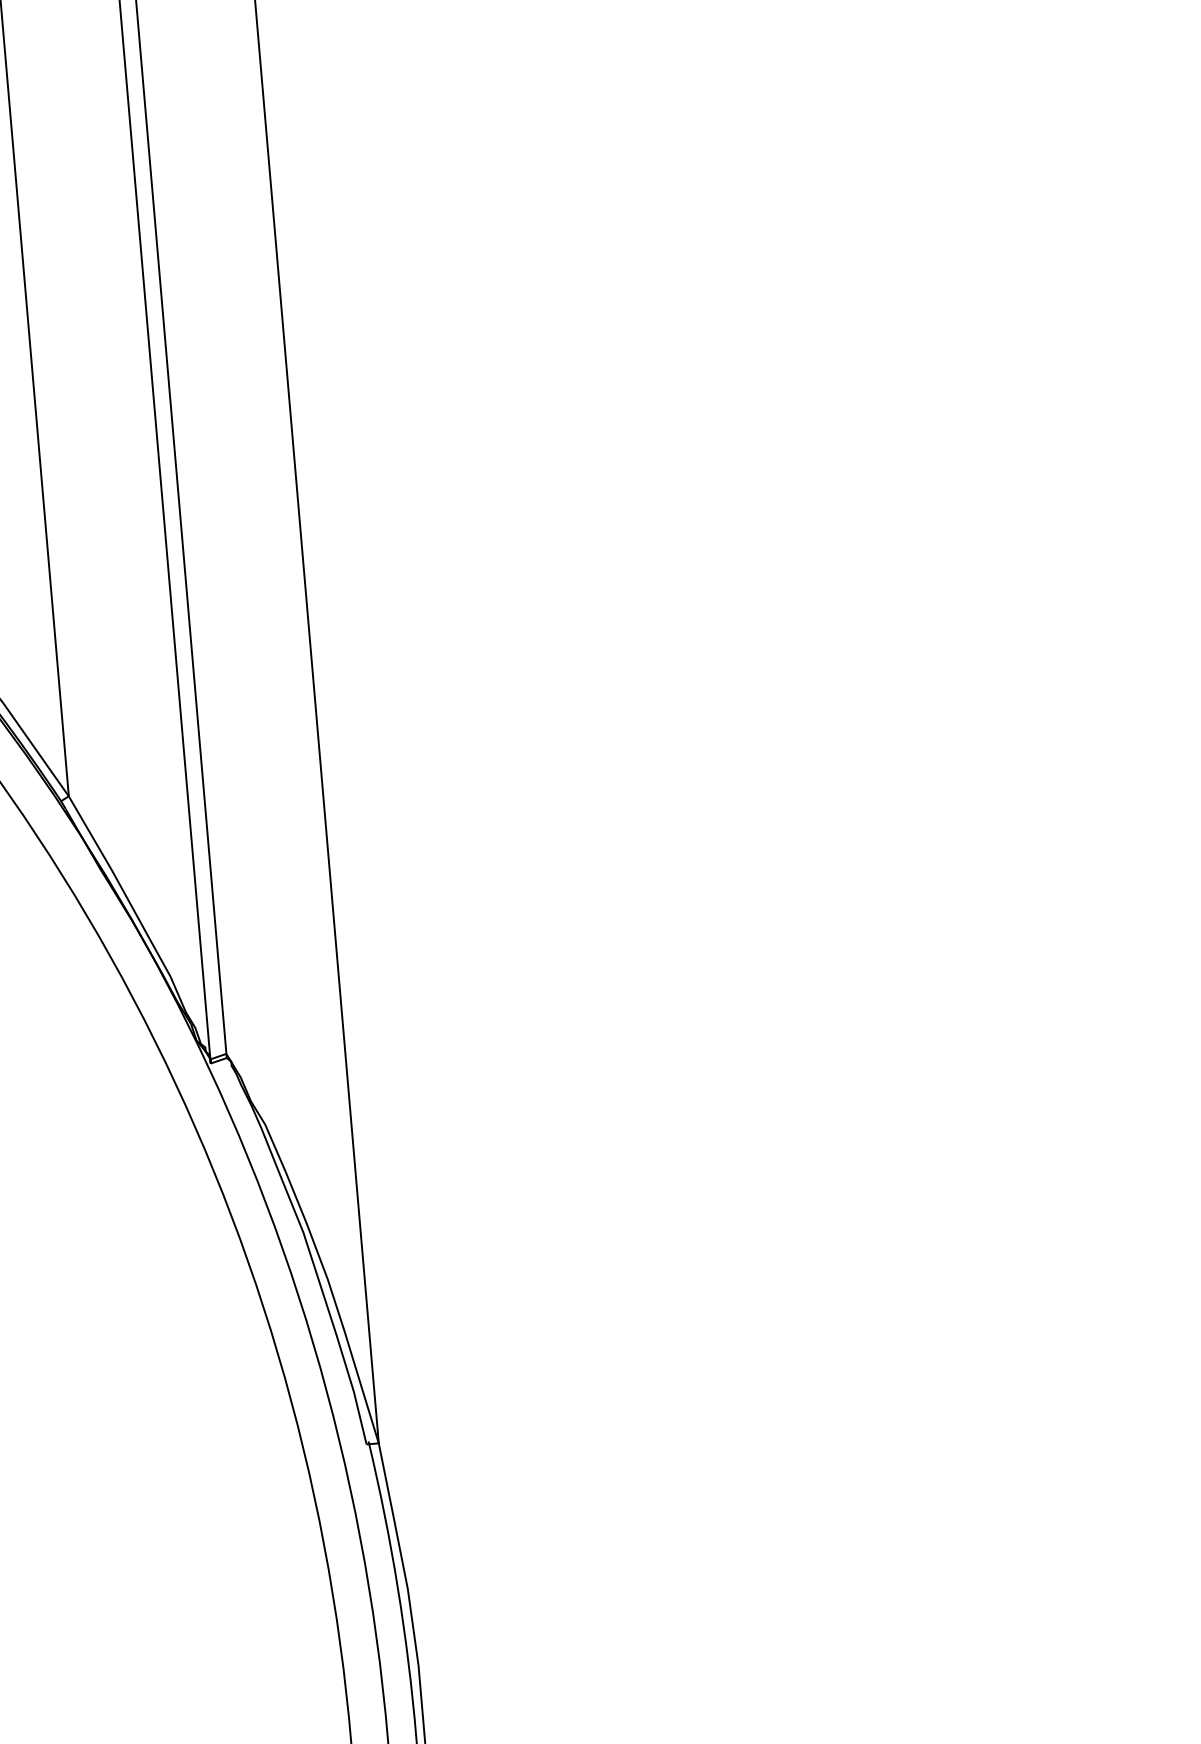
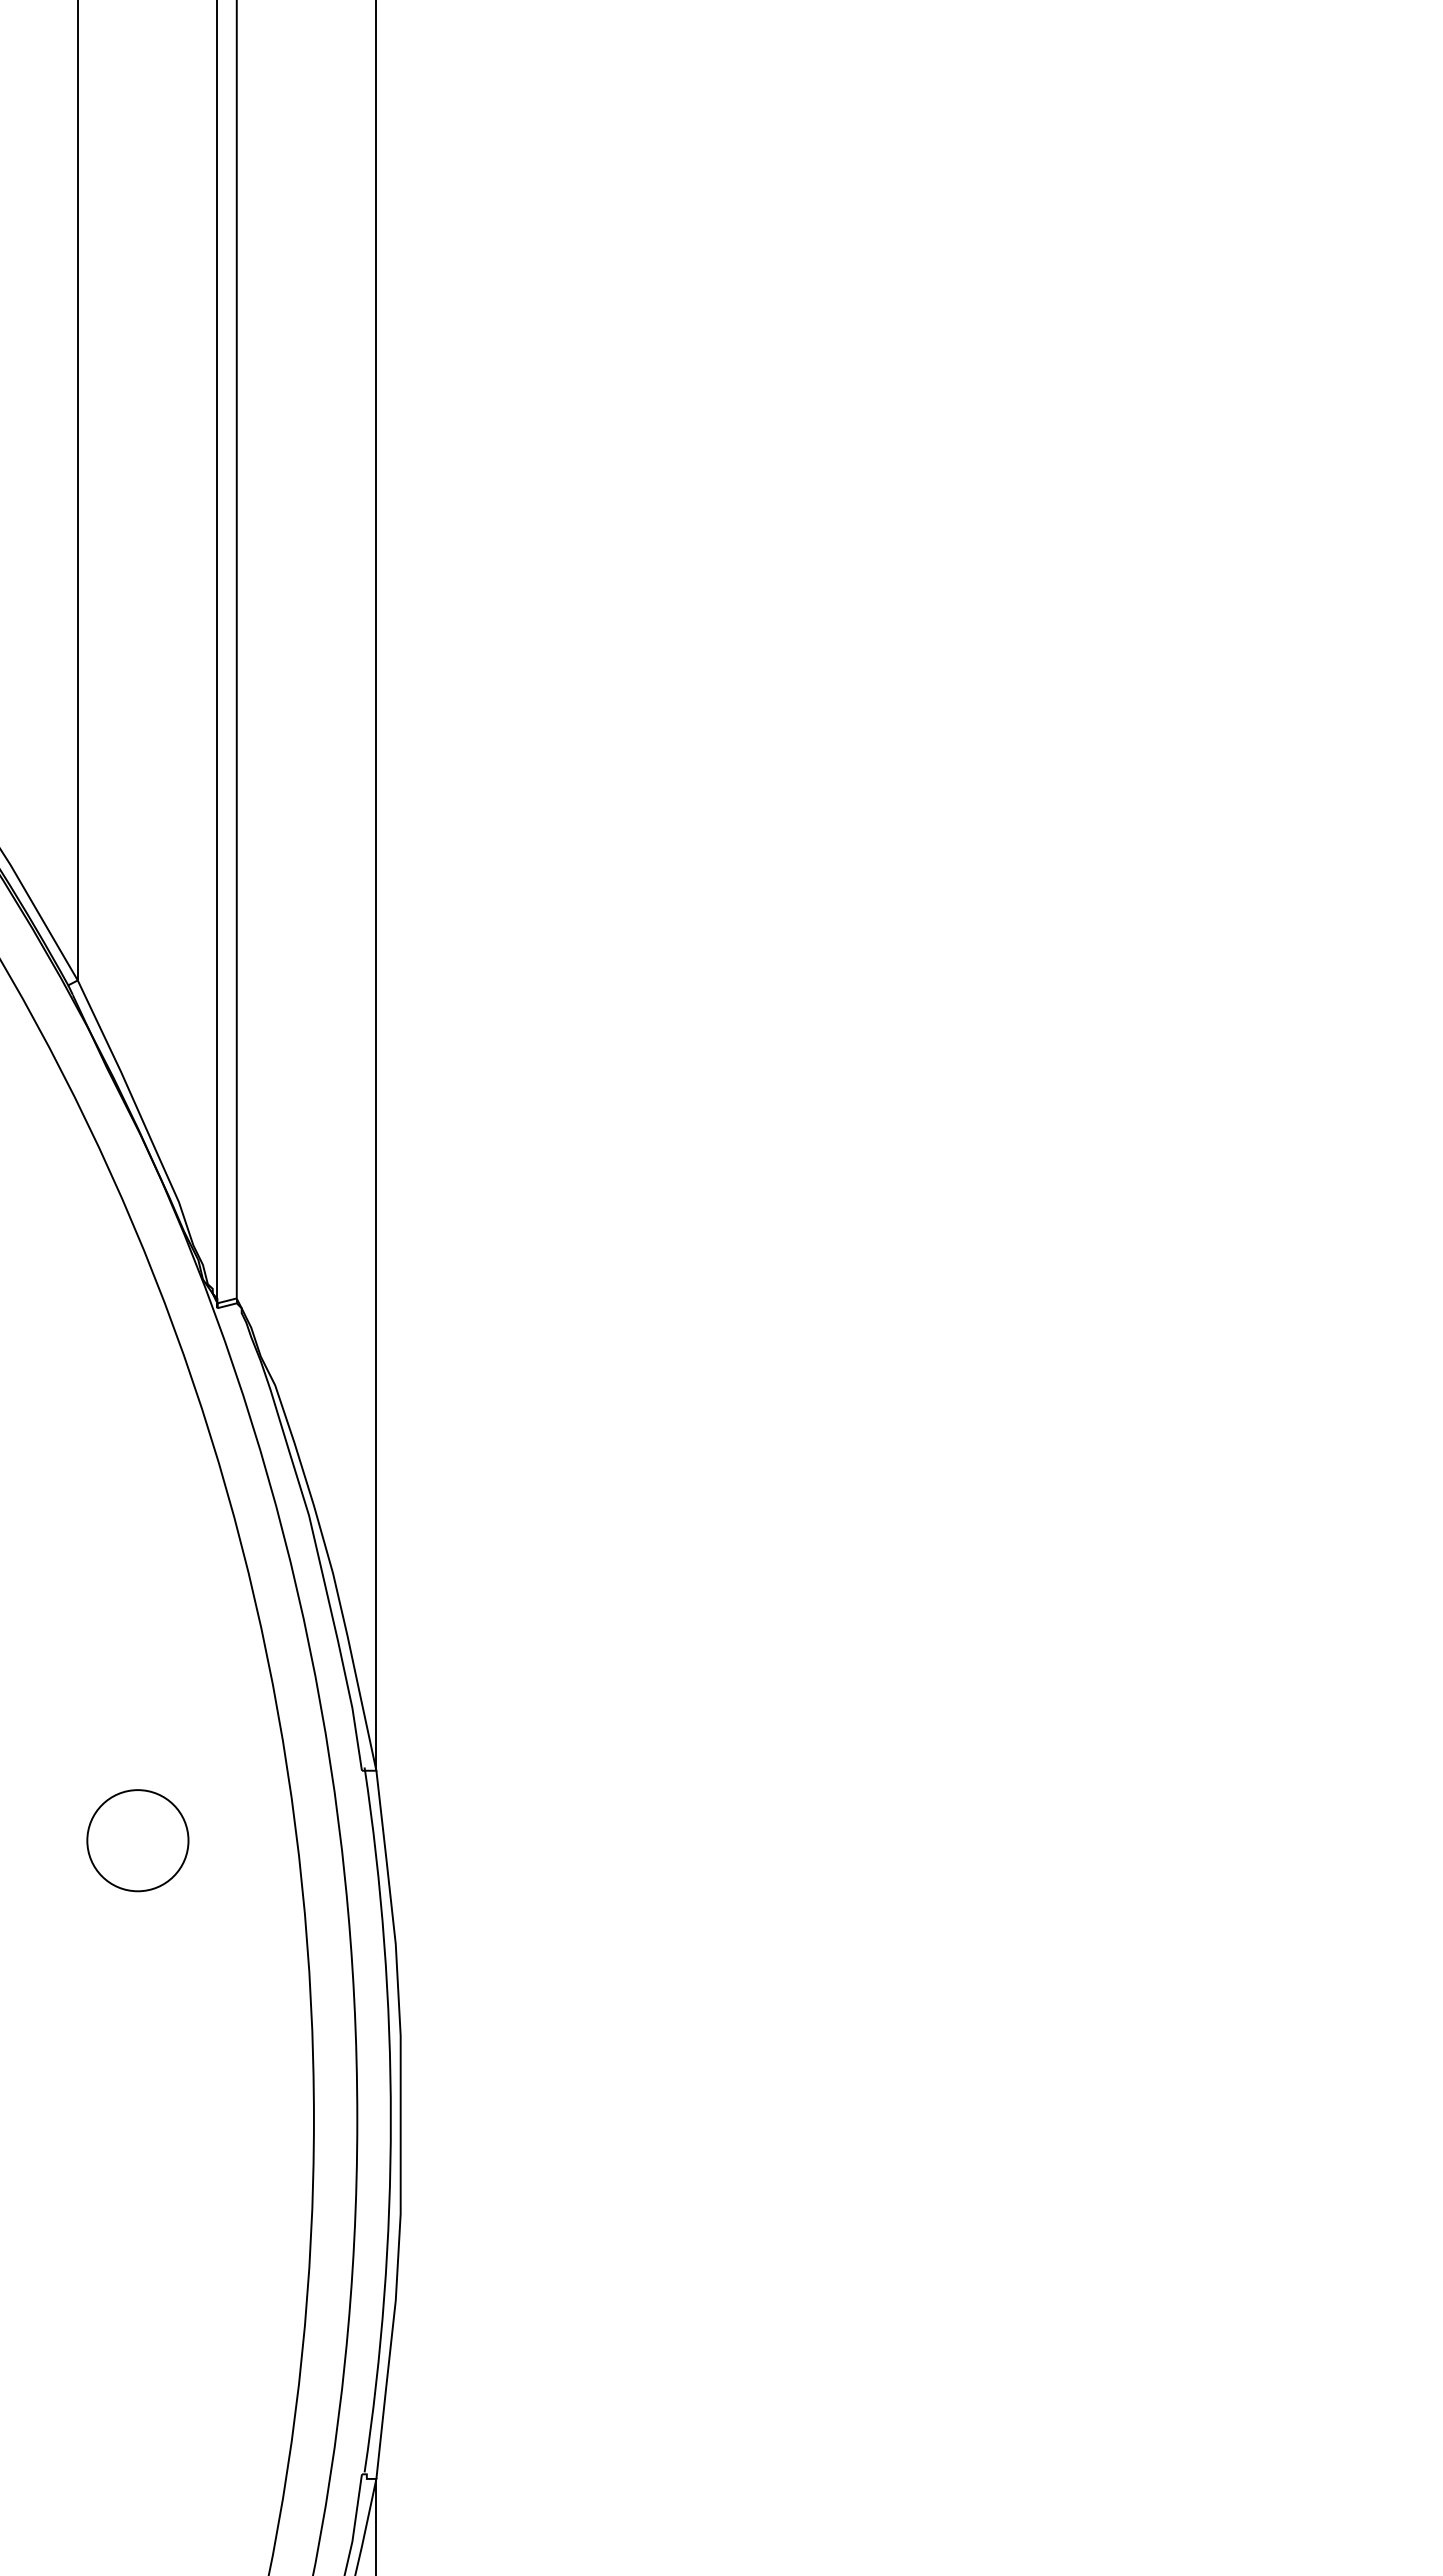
circle: (181, 1519) -> (137, 1840), added

